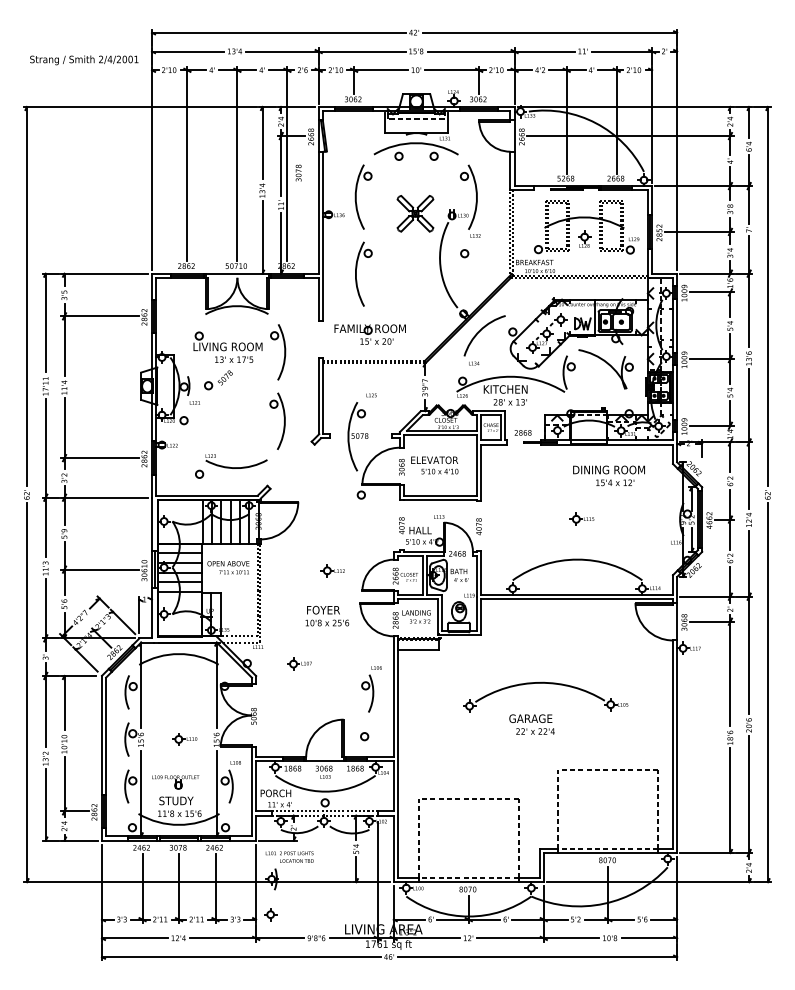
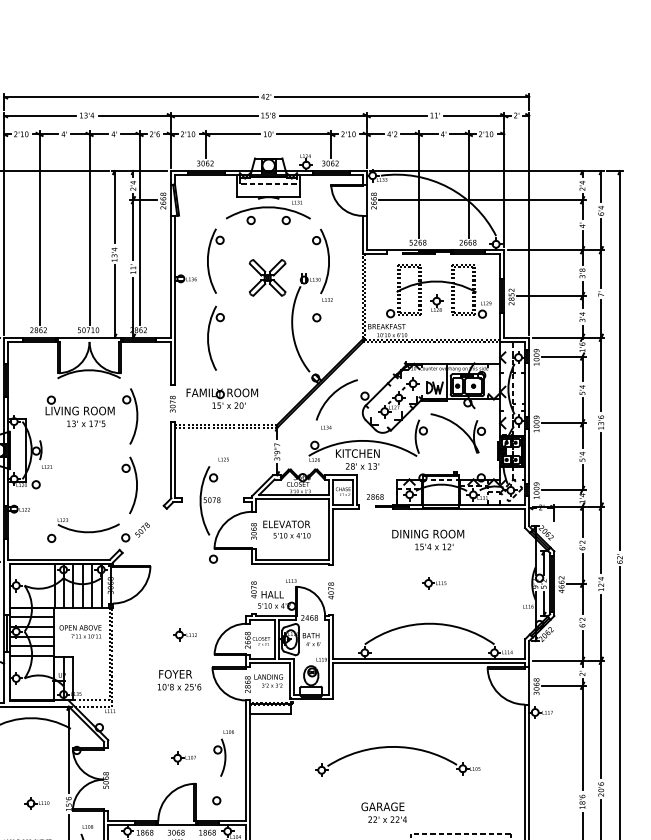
text: (298, 172) -> (172, 403), moved
part: (218, 380) -> (135, 532), moved
text: (608, 475) -> (427, 539), moved
part: (299, 663) -> (183, 757), moved
text: (531, 724) -> (383, 812), moved

